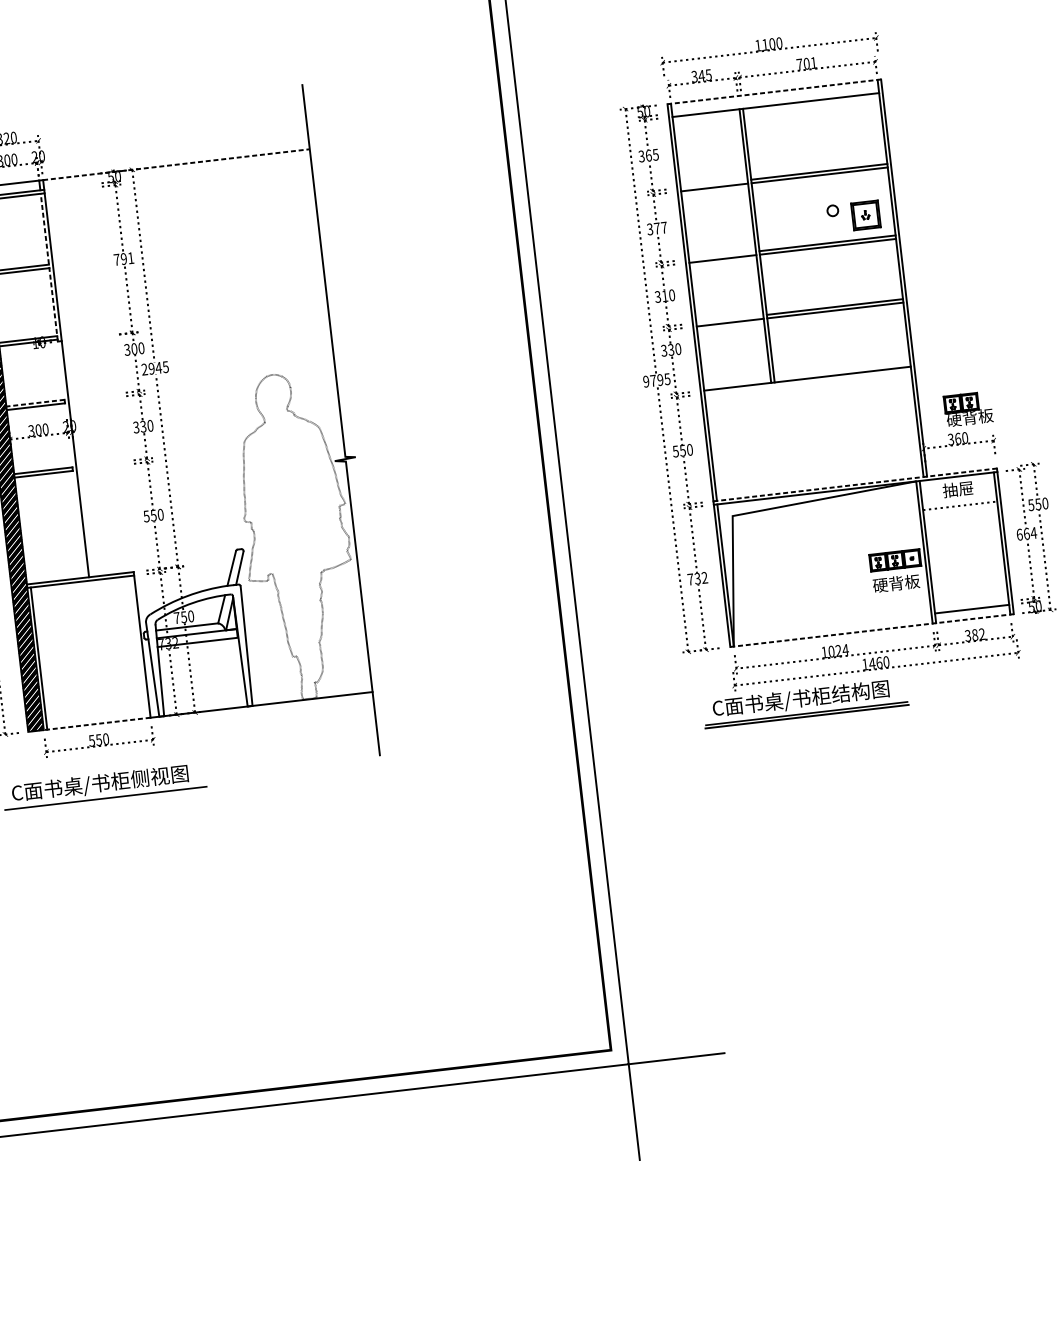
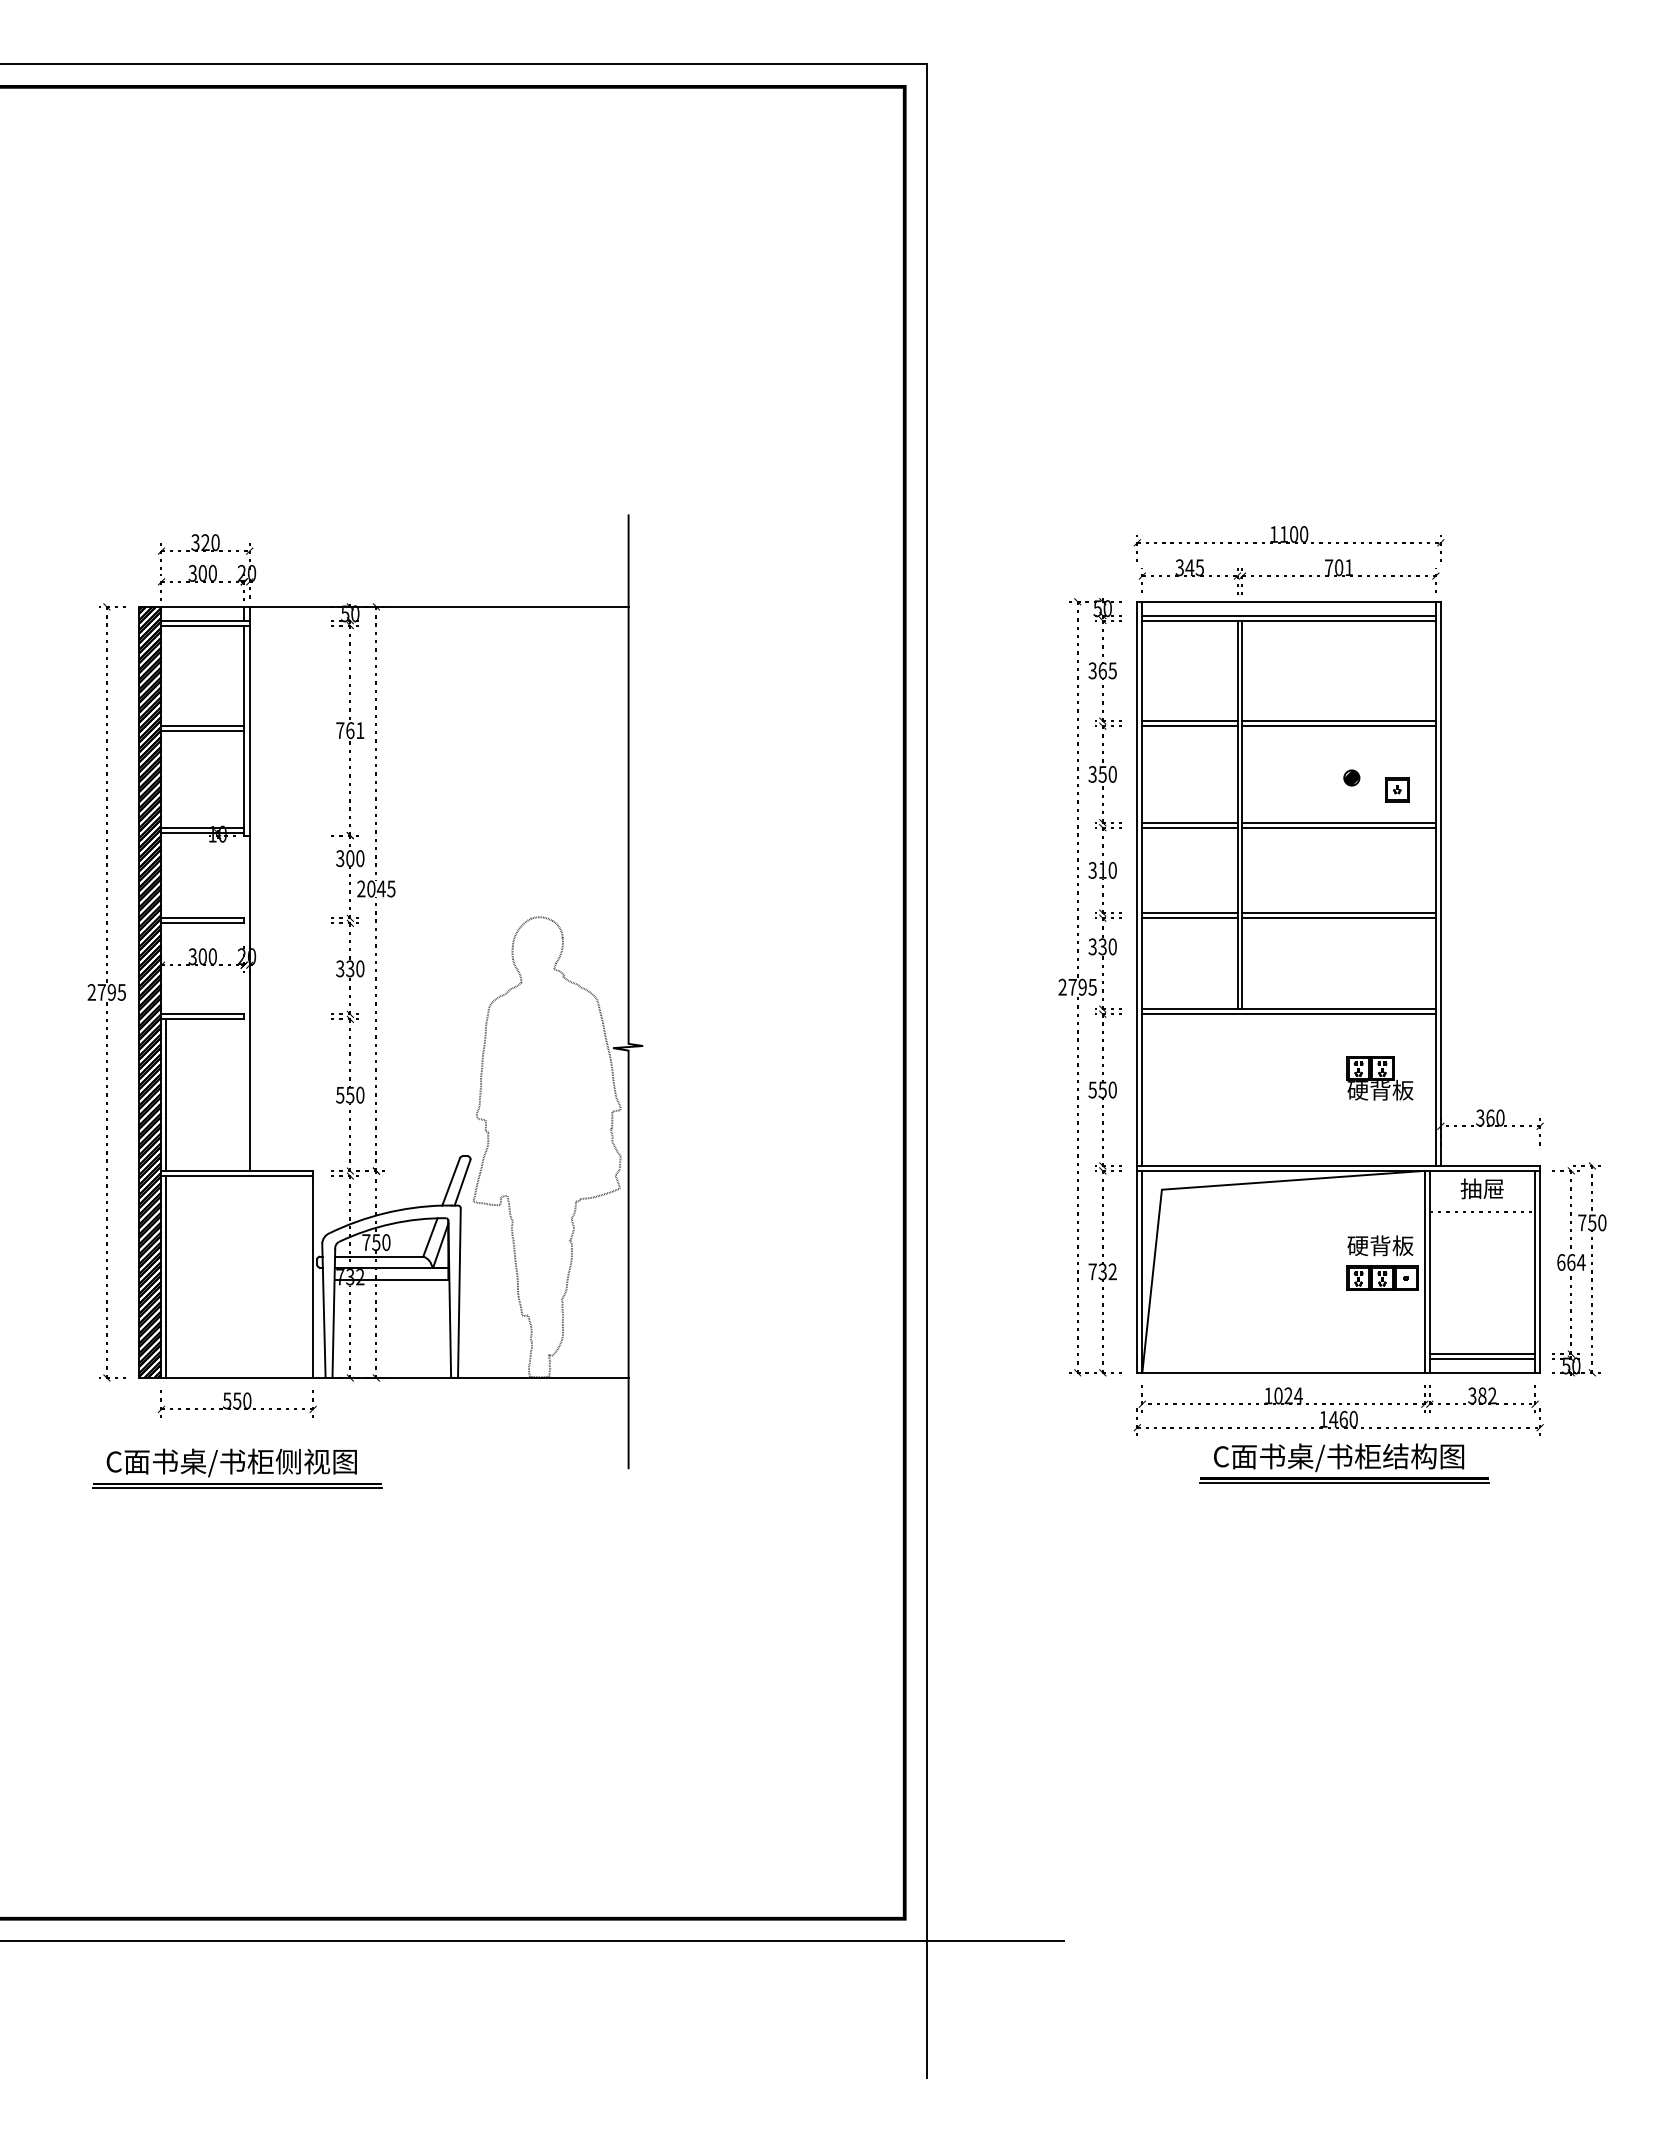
line: (774, 91) -> (1289, 601), dashed -> solid
line: (775, 101) -> (1288, 615), added
line: (176, 164) -> (439, 606), dashed -> solid
line: (713, 184) -> (1189, 721), added
hatch: (832, 210) -> (1351, 777), added
part: (865, 215) -> (1397, 789), size x0.62
text: (660, 228) -> (1107, 774), 377 -> 350
line: (722, 255) -> (1189, 822), added
text: (124, 258) -> (350, 730), 791 -> 761
line: (49, 267) -> (244, 730), dashed -> solid
line: (729, 319) -> (1189, 913), added
text: (151, 368) -> (371, 888), 2945 -> 2045
text: (646, 381) -> (1062, 987), 9795 -> 2795
line: (807, 382) -> (1288, 1014), added
line: (35, 403) -> (202, 918), dashed -> solid
part: (968, 409) -> (1379, 1078), moved
line: (855, 484) -> (1339, 1165), dashed -> solid
text: (1031, 504) -> (1582, 1222), 550 -> 750
line: (24, 530) -> (166, 1095), added
text: (896, 583) -> (1380, 1245), moved
line: (971, 605) -> (1482, 1354), added
line: (872, 630) -> (1339, 1372), dashed -> solid
part: (805, 702) -> (1344, 1463), moved
line: (97, 723) -> (237, 1377), dashed -> solid
line: (106, 801) -> (237, 1488), added

